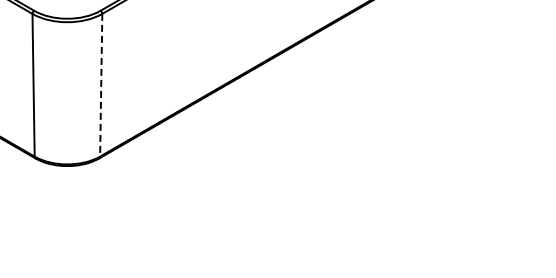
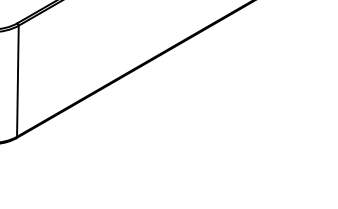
line: (101, 85) -> (18, 81), dashed -> solid

